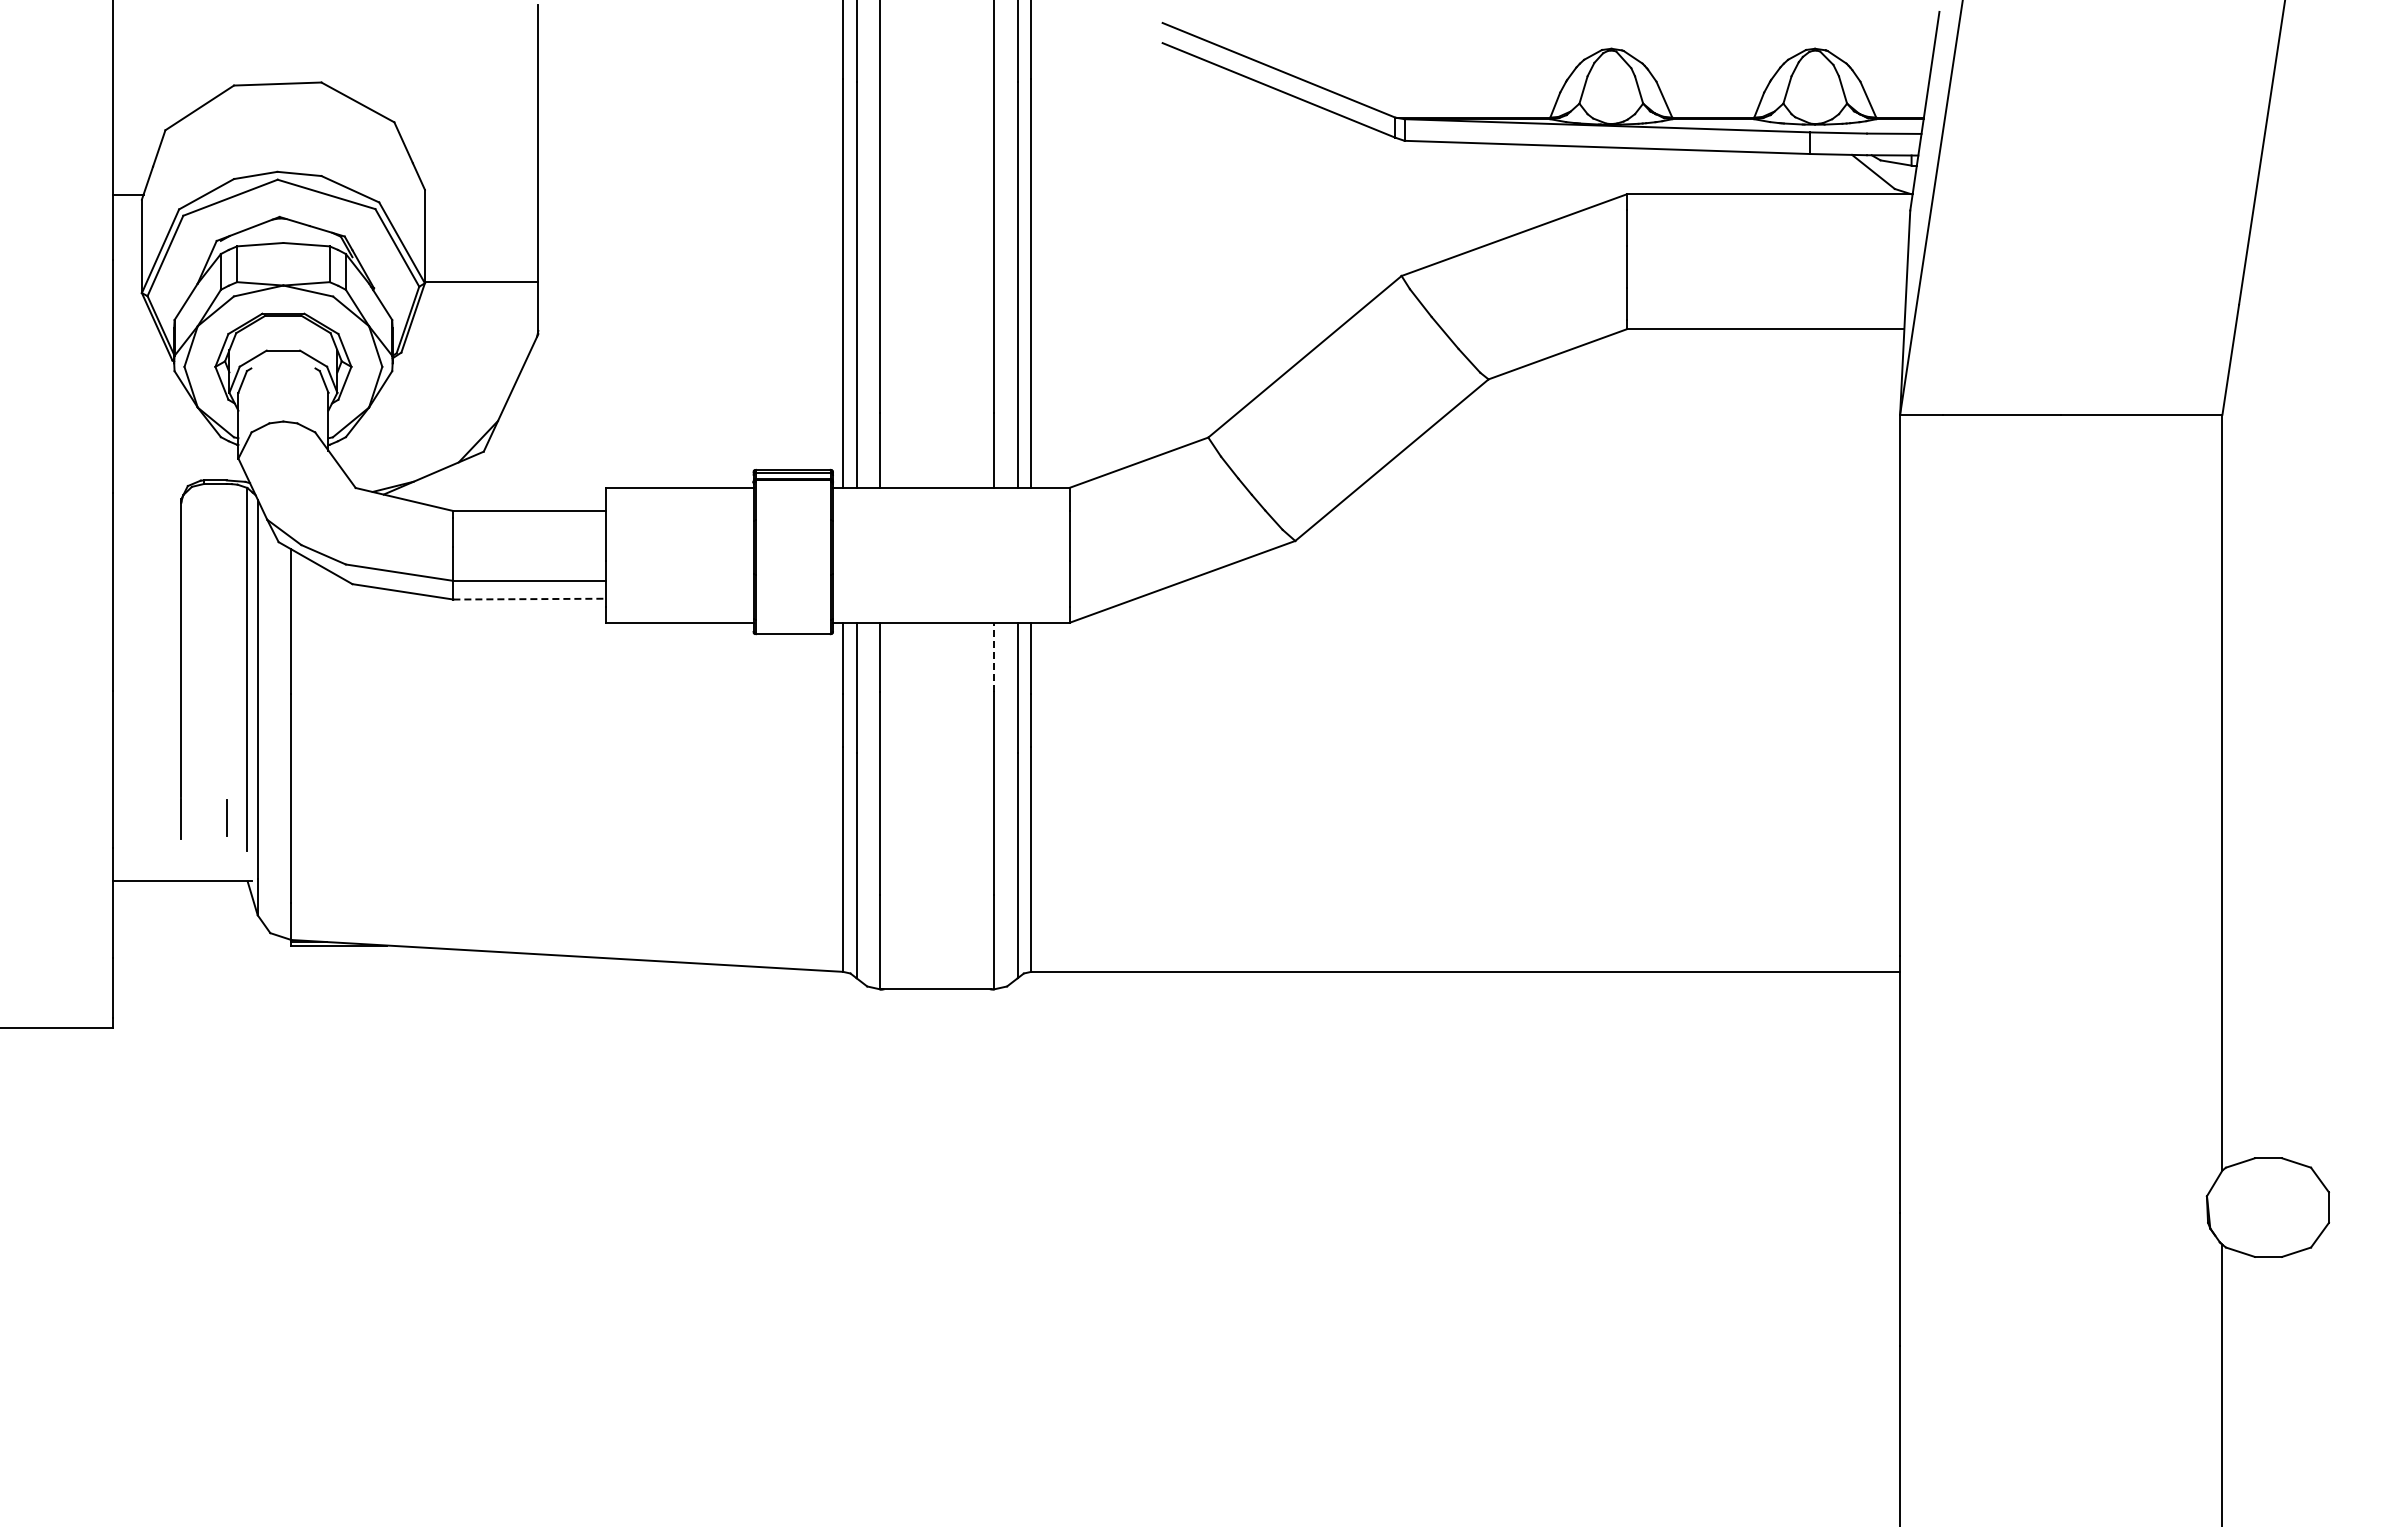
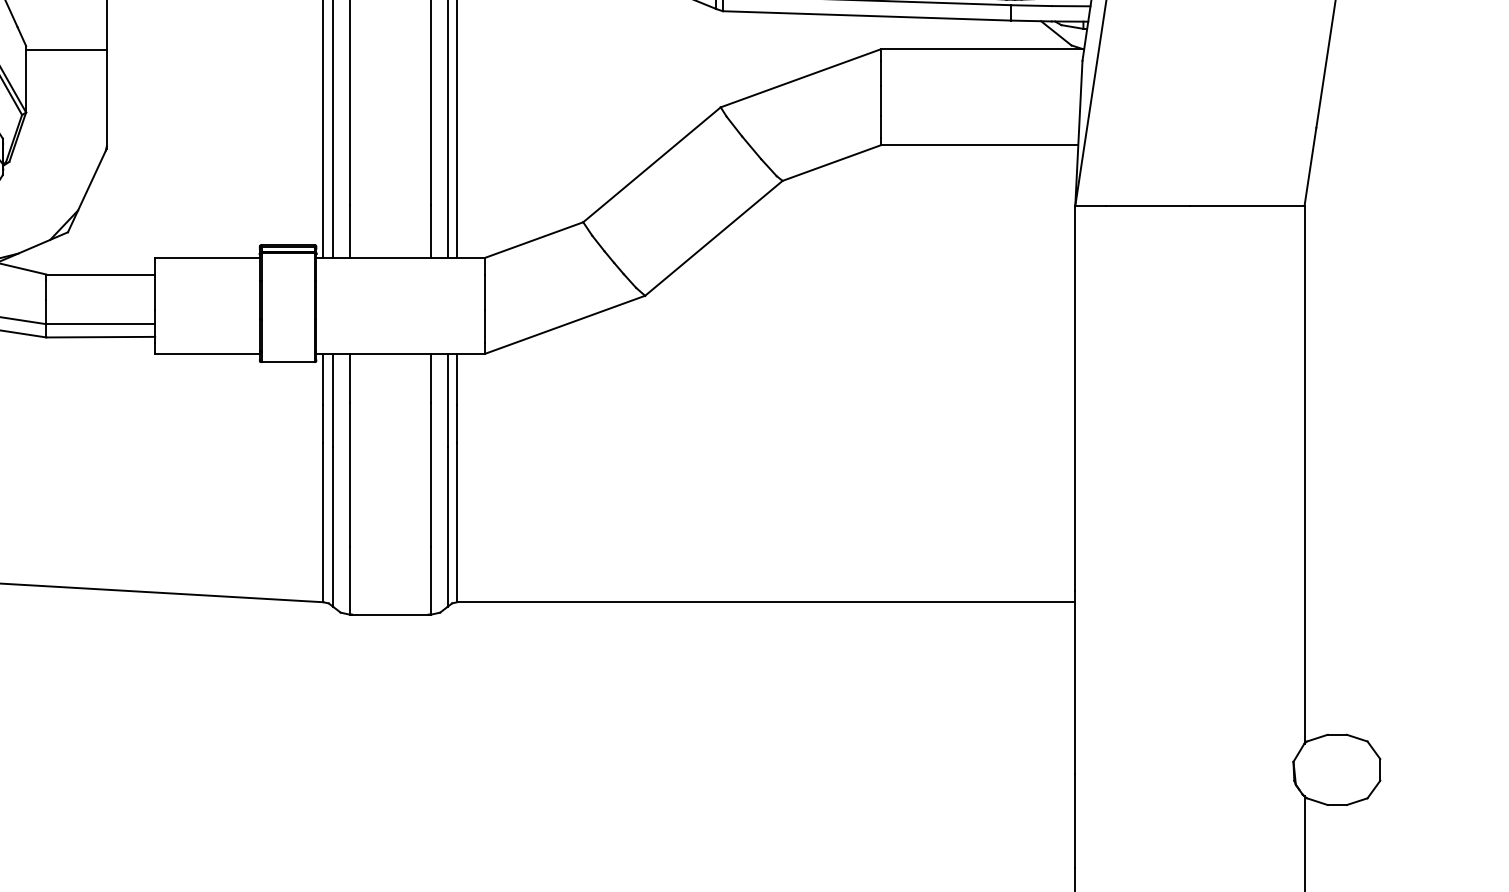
line: (481, 281) -> (66, 49), moved
line: (530, 599) -> (101, 337), dashed -> solid
line: (993, 657) -> (430, 378), dashed -> solid

